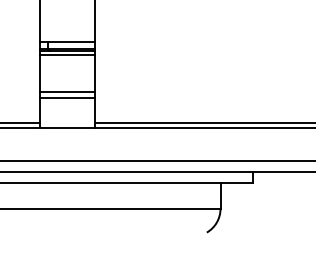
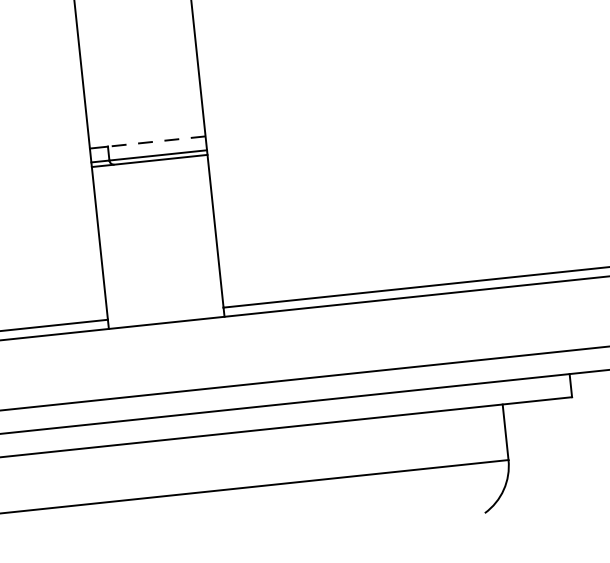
line: (71, 42) -> (156, 141), solid -> dashed
line: (66, 55) -> (149, 170), removed
line: (66, 92) -> (157, 248), removed
line: (66, 98) -> (158, 261), removed

